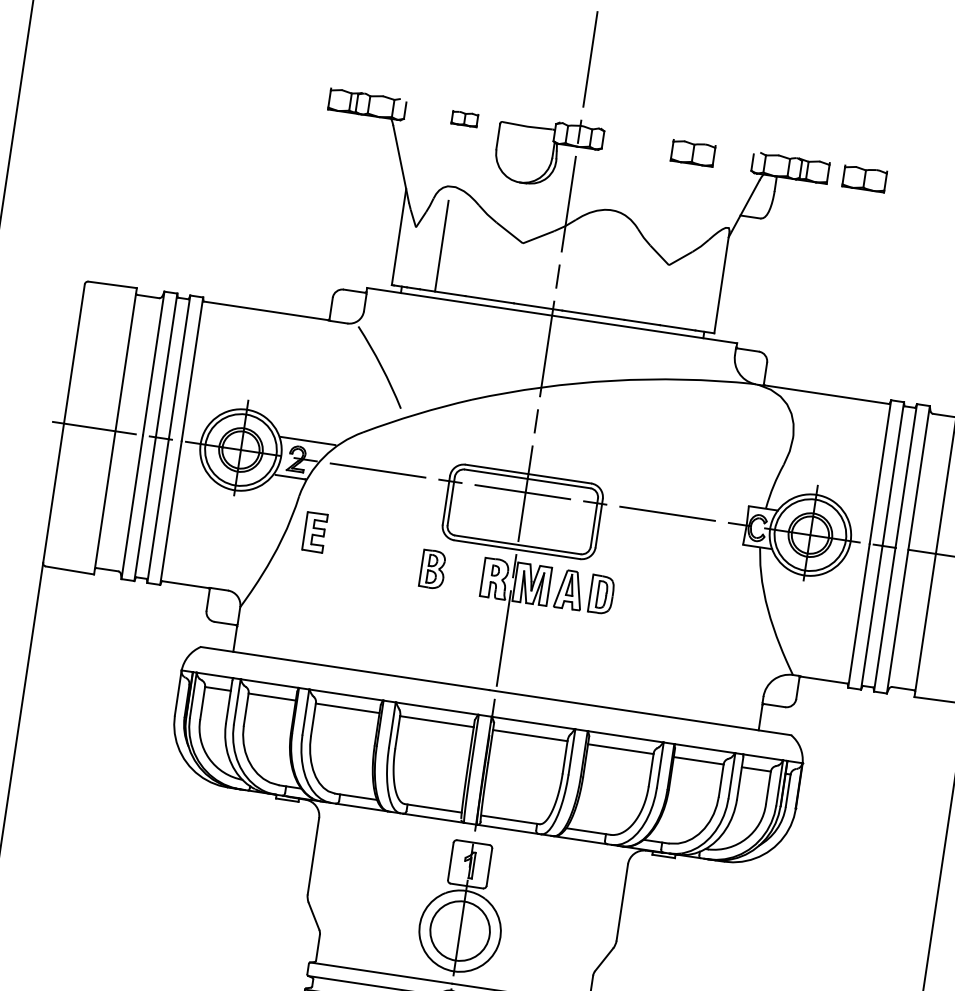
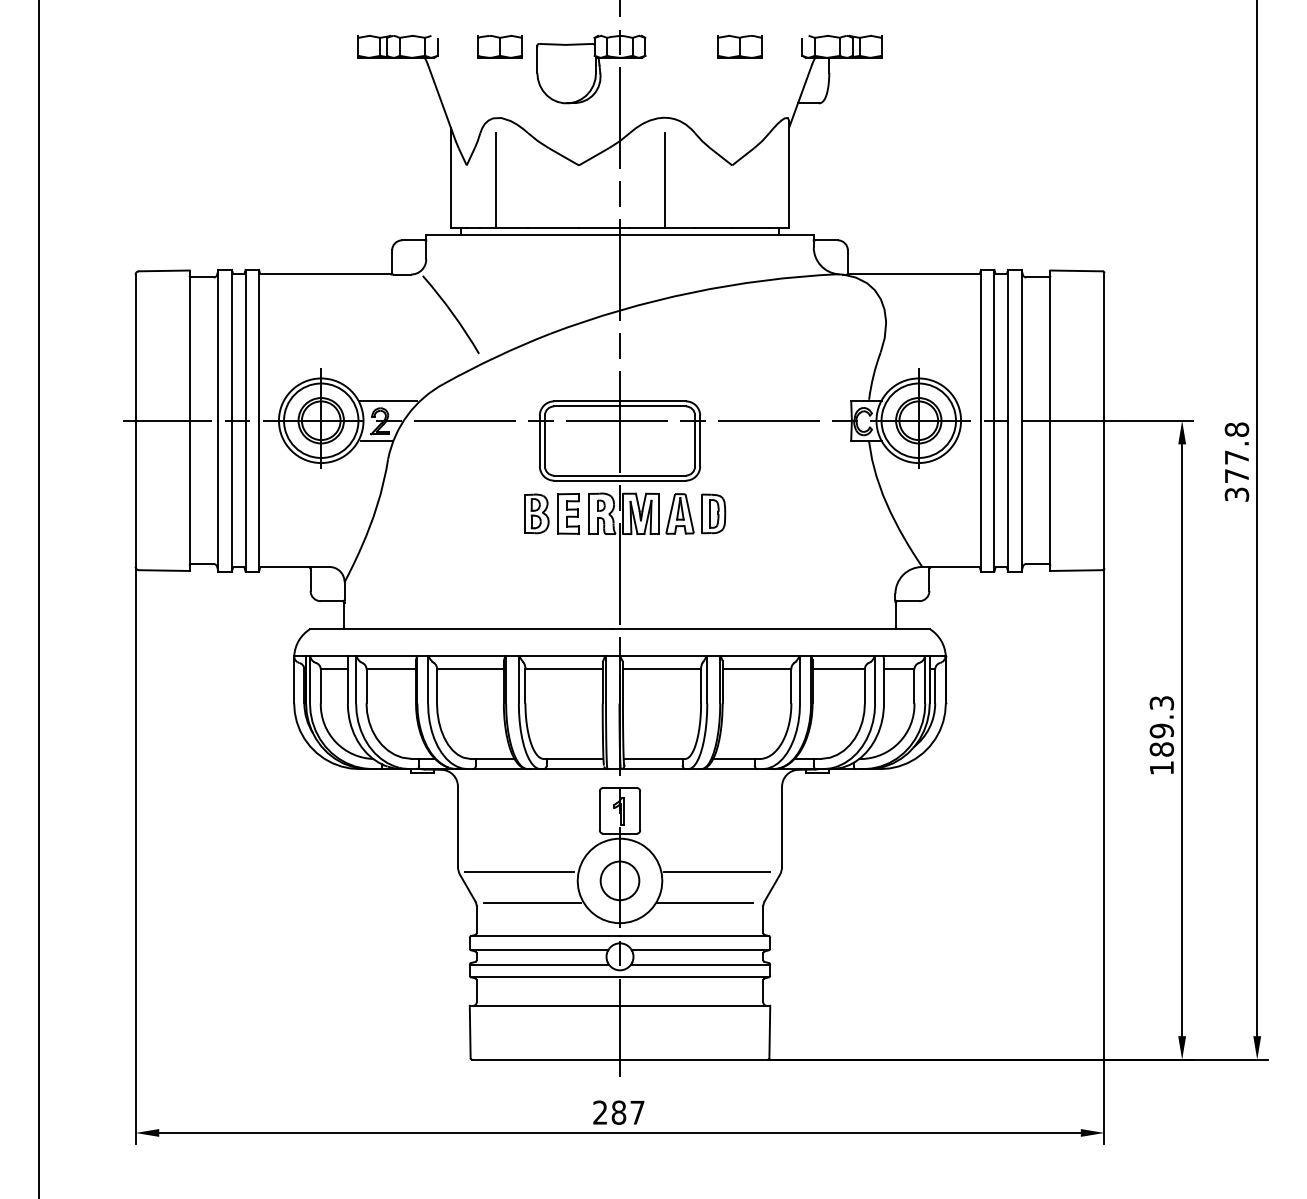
part: (465, 118) -> (500, 46), size x1.67
part: (864, 178) -> (919, 46), removed
line: (602, 269) -> (664, 180), added
part: (314, 531) -> (568, 513), moved
line: (365, 908) -> (519, 872), added
circle: (459, 930) -> (619, 880), size x0.62
line: (553, 936) -> (716, 872), added
line: (373, 940) -> (532, 903), added
line: (537, 964) -> (704, 903), added

